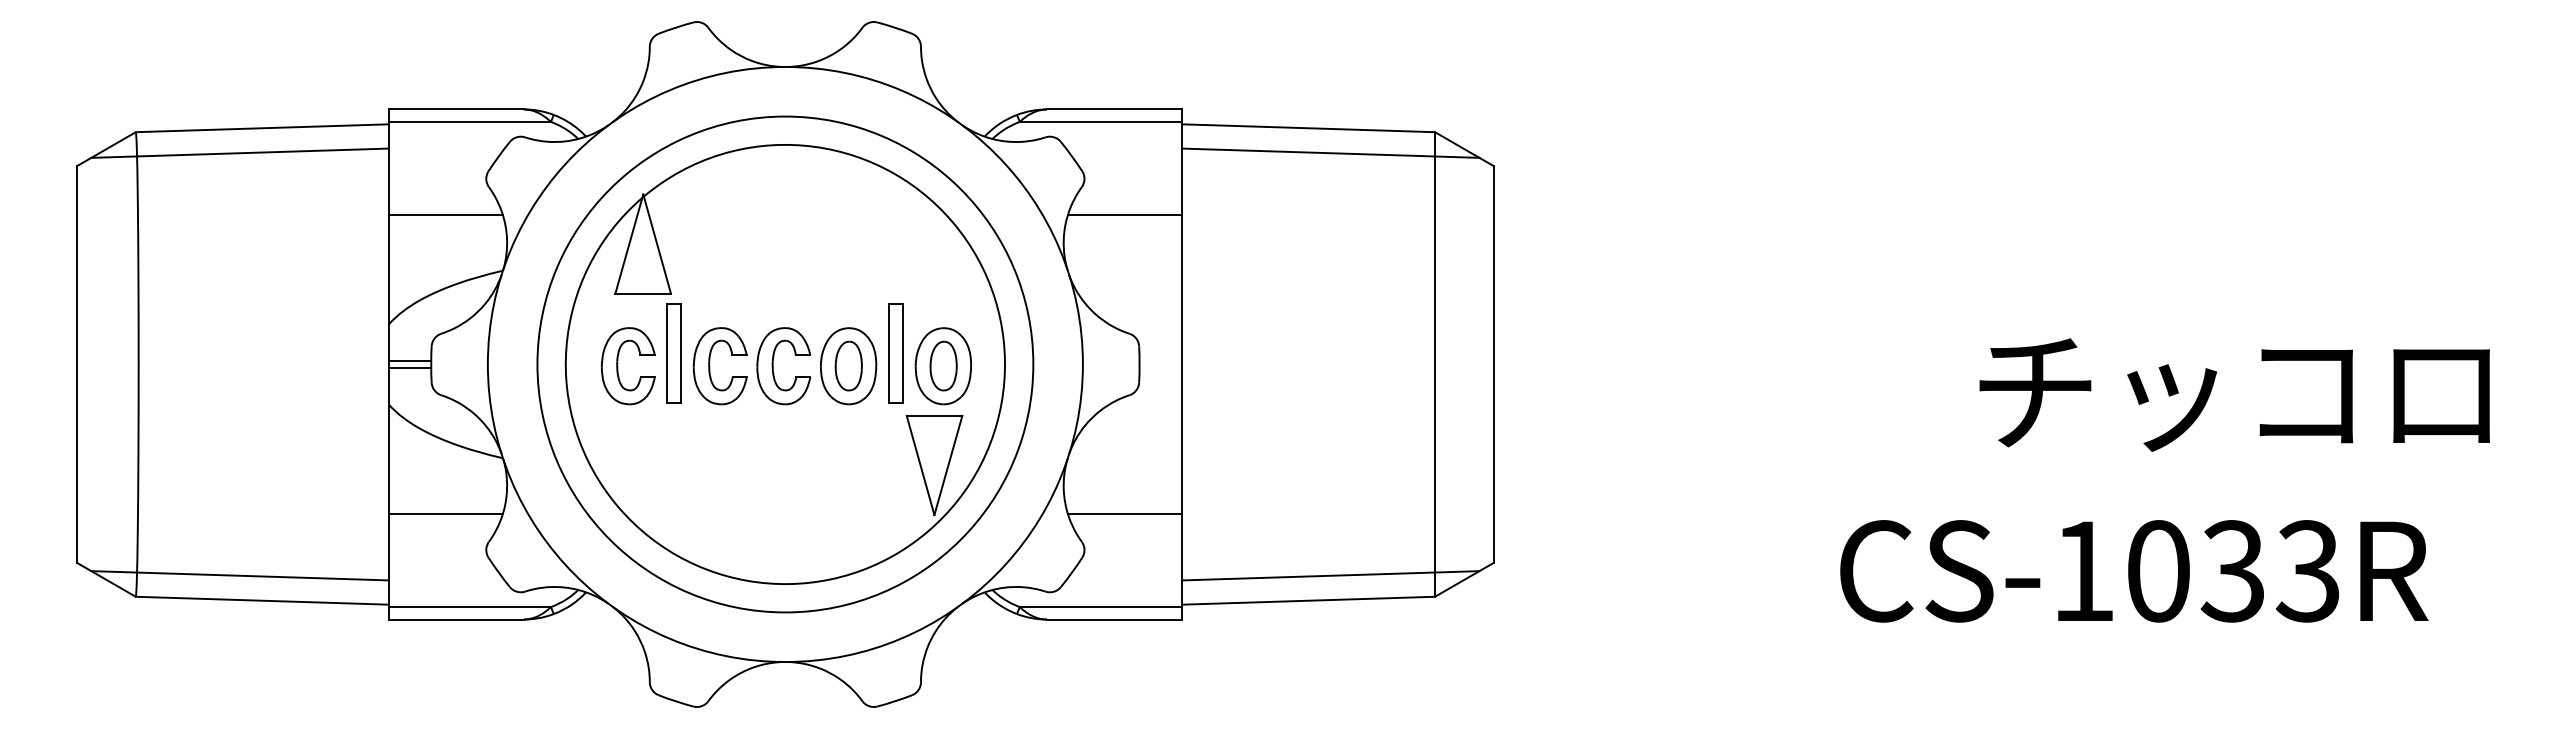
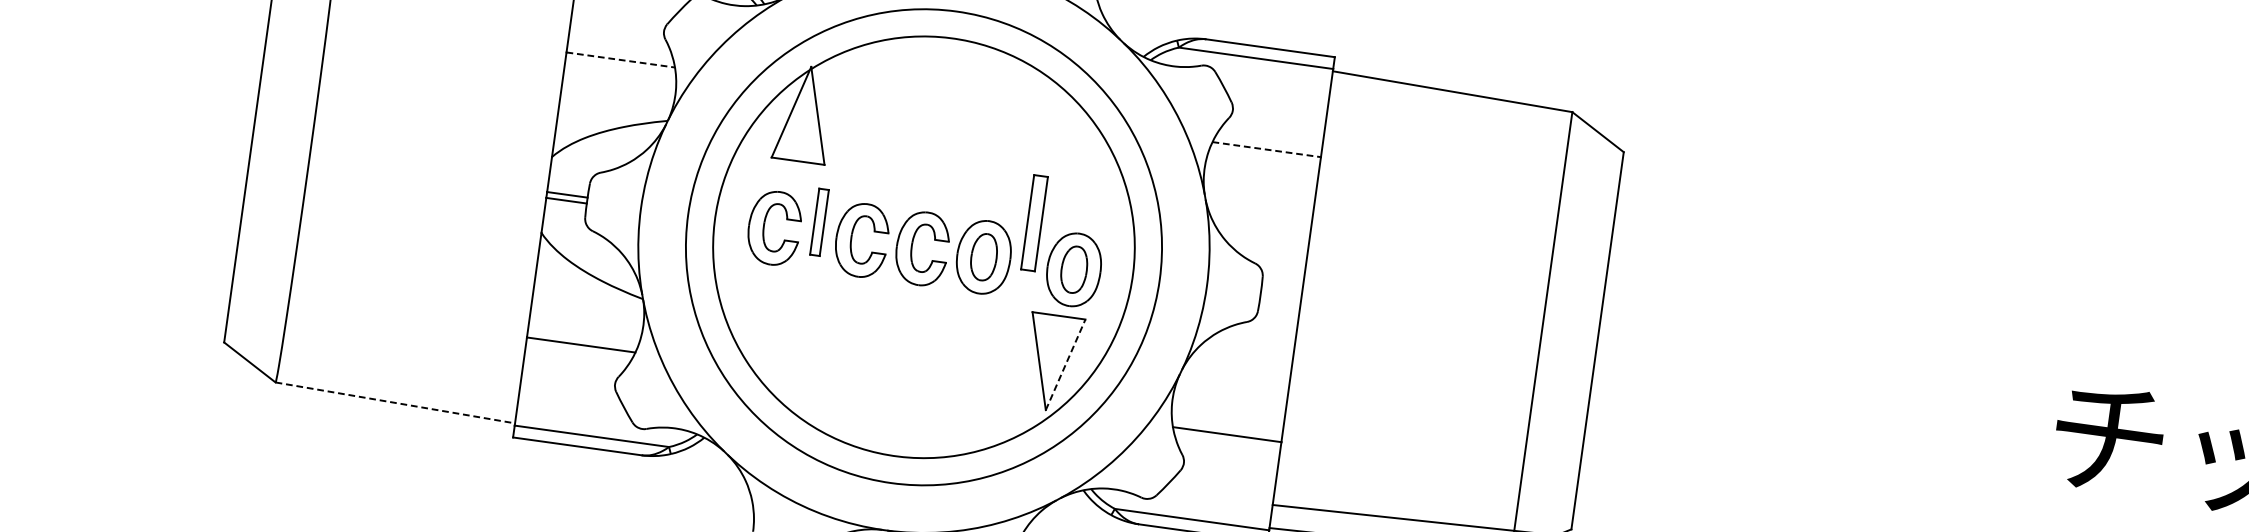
line: (1330, 152) -> (1470, 117), removed
line: (446, 214) -> (621, 59), solid -> dashed
line: (1125, 214) -> (1267, 149), solid -> dashed
part: (673, 353) -> (819, 222), size x0.7
part: (895, 353) -> (1034, 222), moved
line: (948, 465) -> (1065, 364), solid -> dashed
line: (239, 575) -> (377, 375), removed
line: (262, 600) -> (395, 402), solid -> dashed

